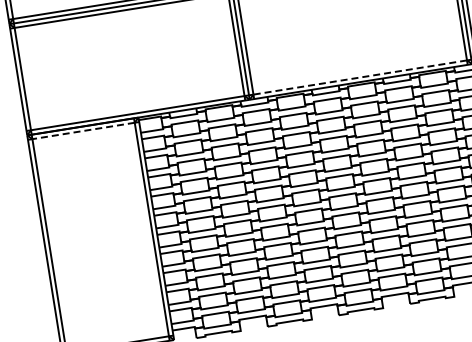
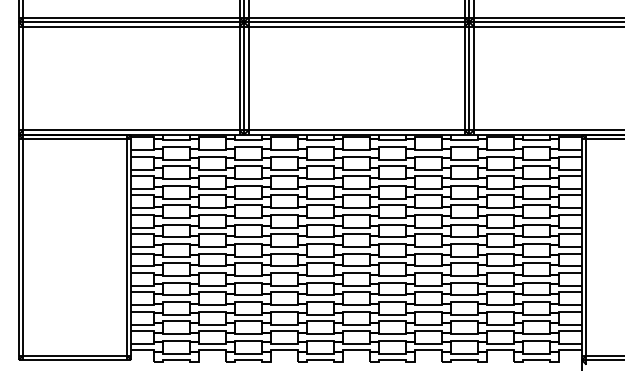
line: (360, 77) -> (356, 130), dashed -> solid
line: (84, 131) -> (75, 139), dashed -> solid

